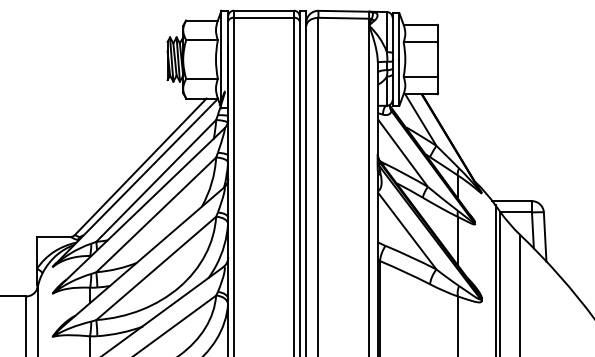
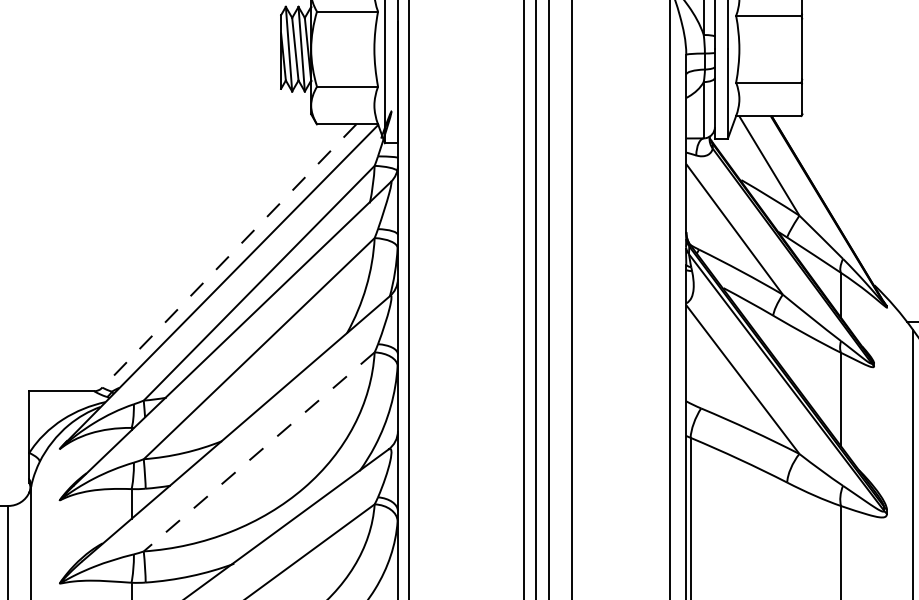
line: (140, 166) -> (228, 255), solid -> dashed
line: (155, 268) -> (257, 452), solid -> dashed

